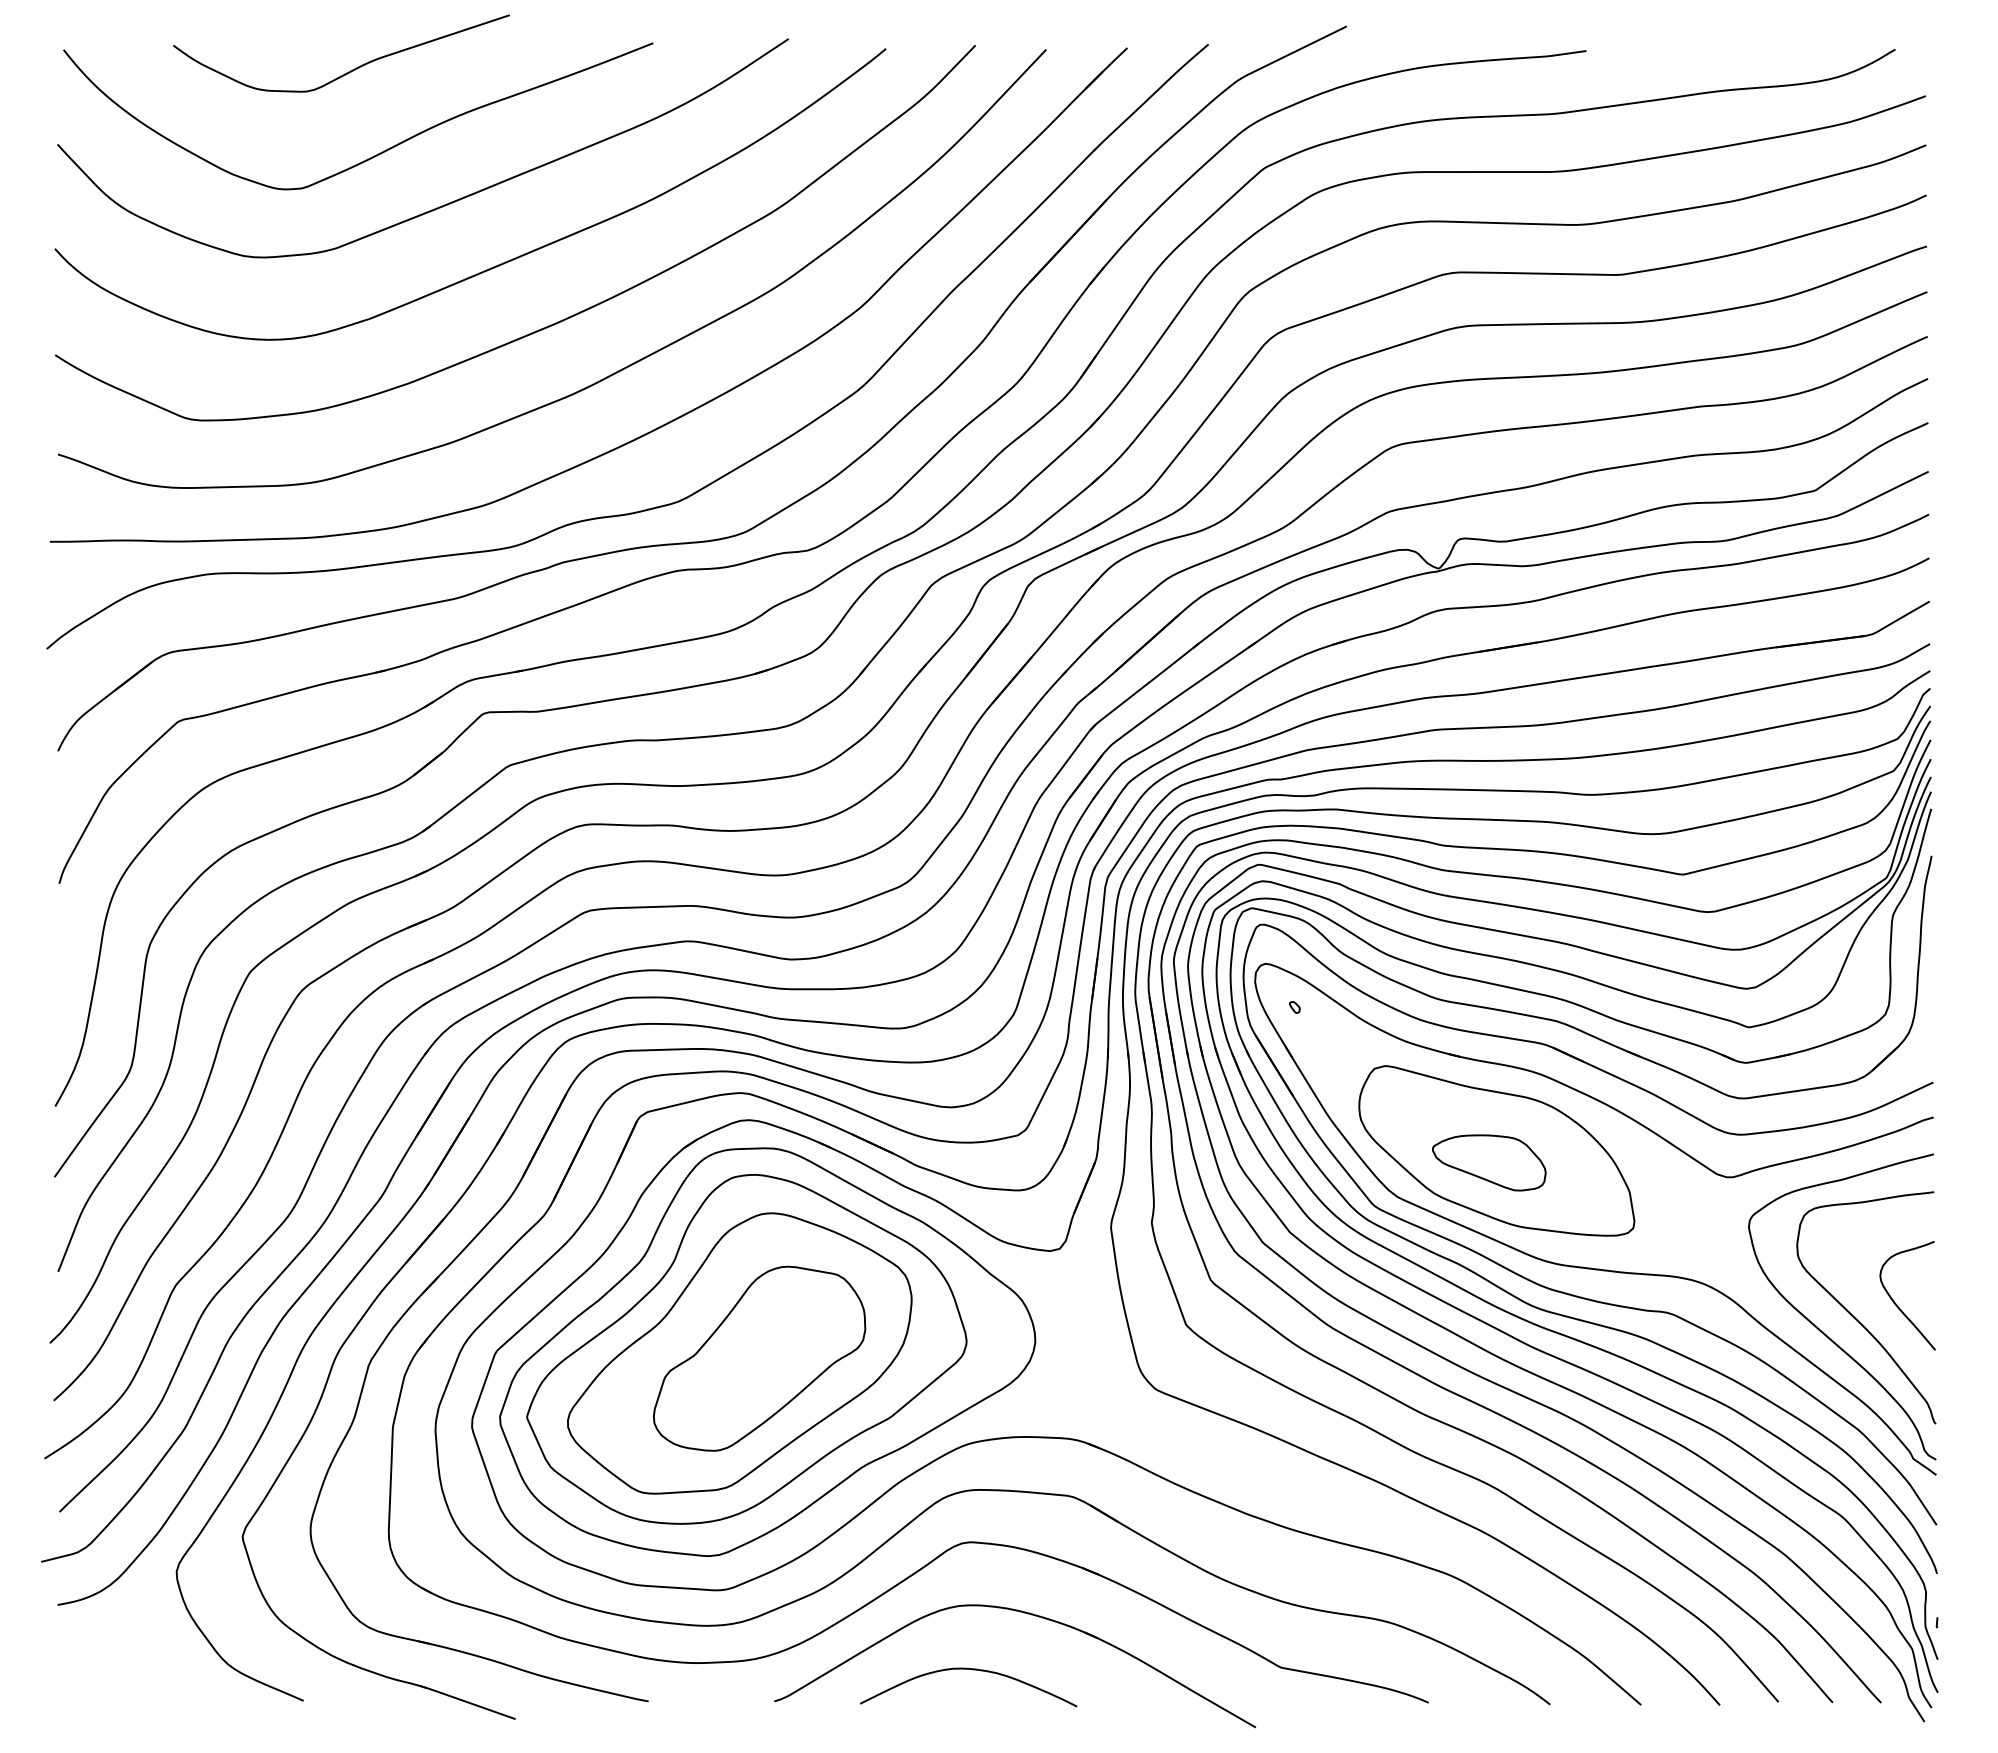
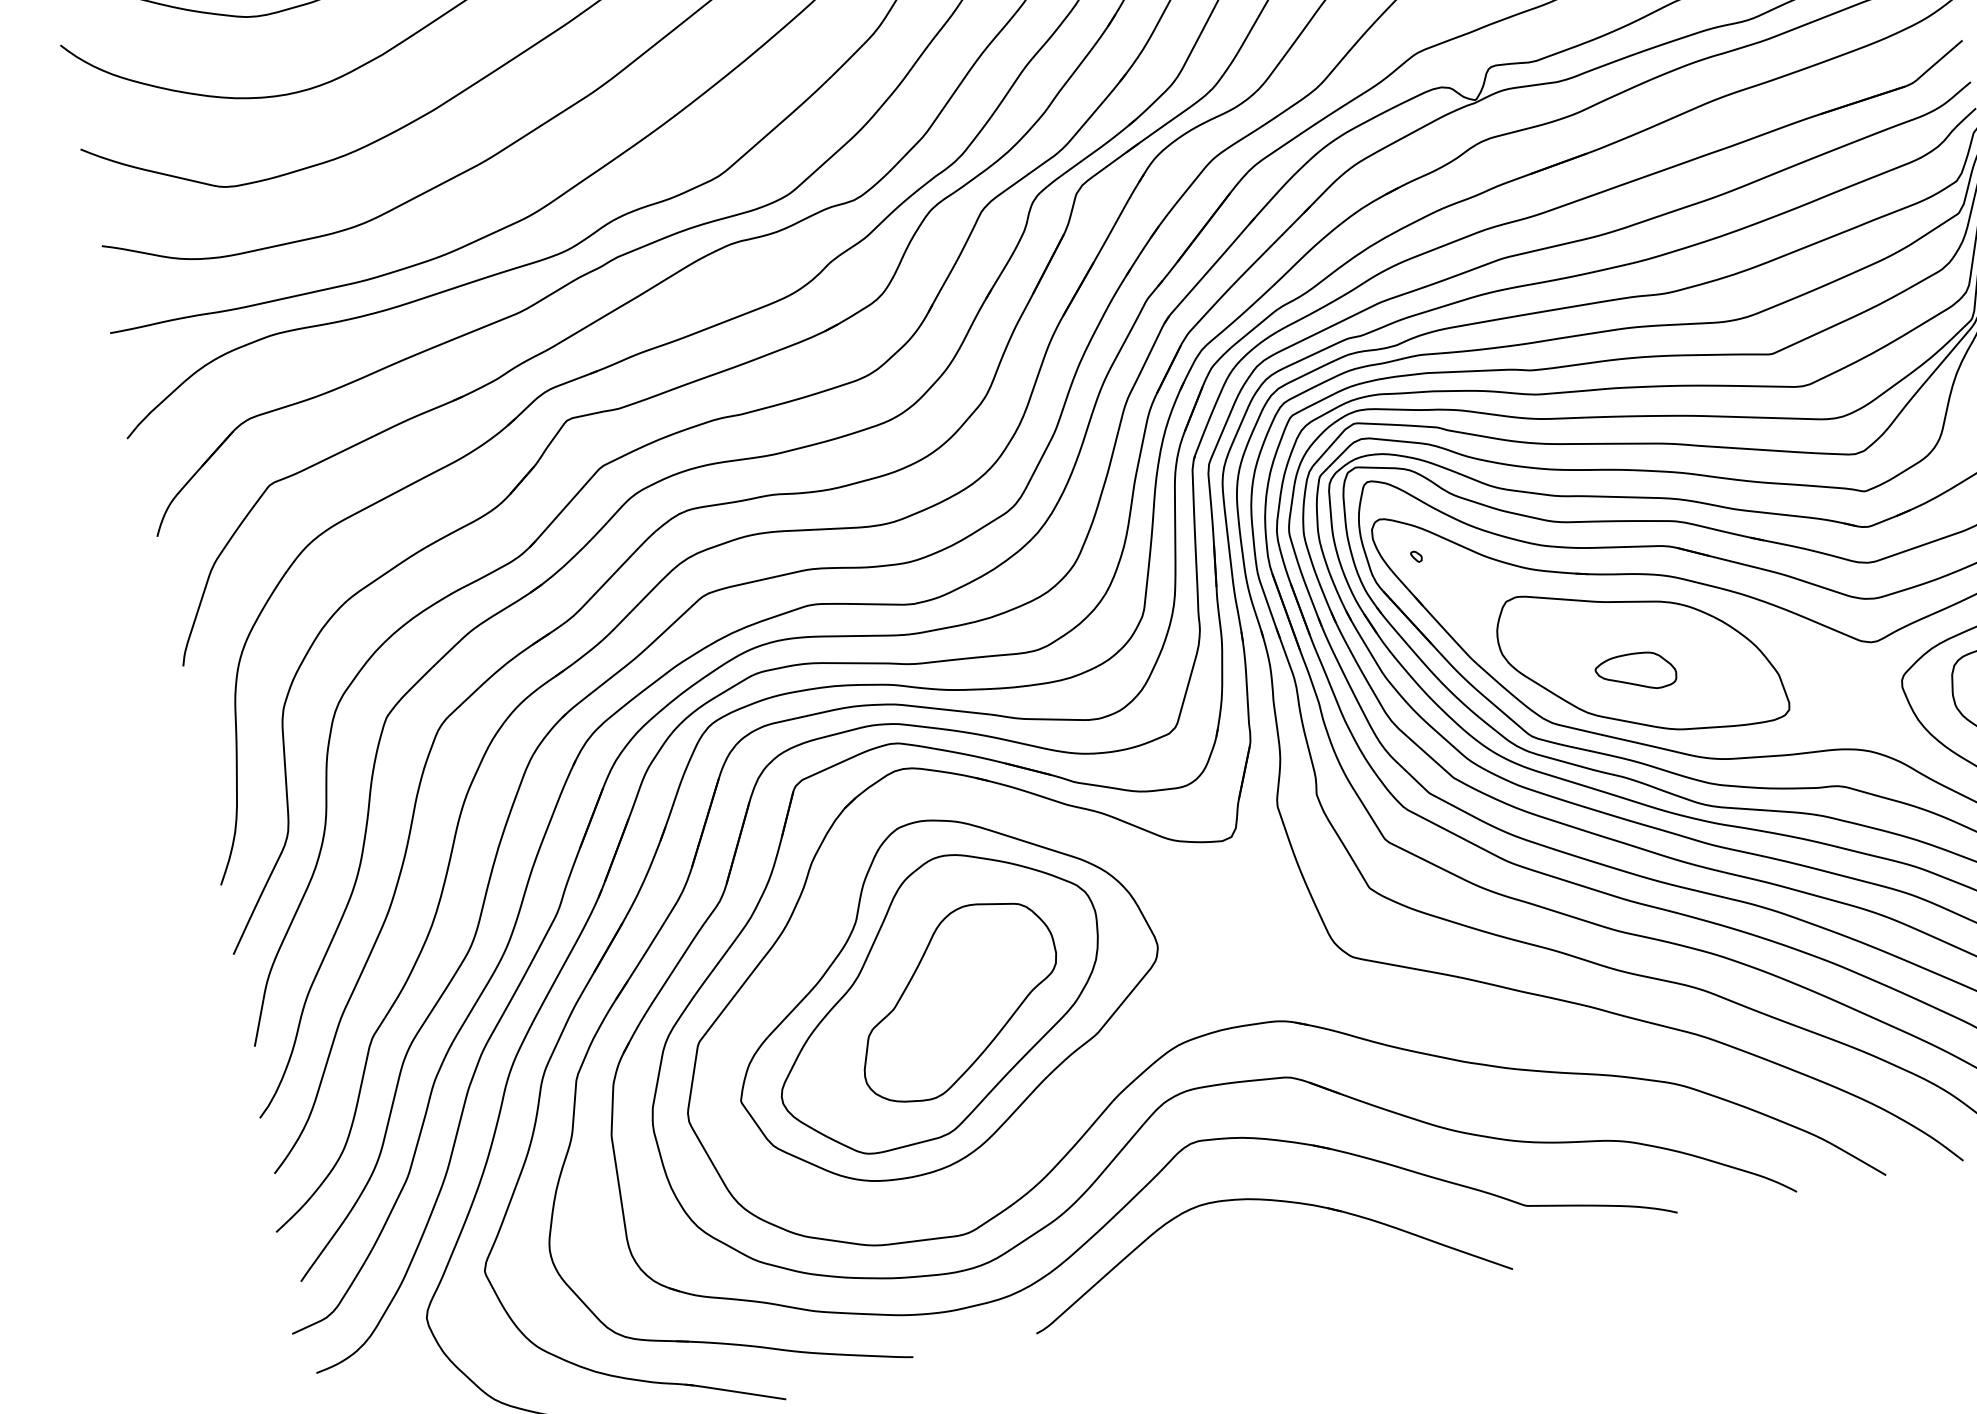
part: (1489, 1162) -> (1636, 672), size x0.7
part: (767, 1351) -> (964, 992), removed
curve: (972, 1670) -> (1224, 1266), removed

